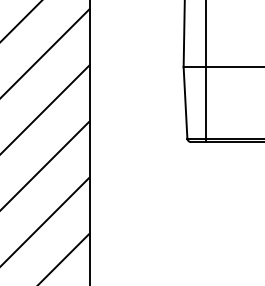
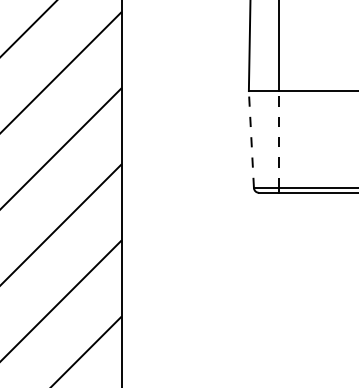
line: (185, 102) -> (251, 139), solid -> dashed
line: (206, 102) -> (279, 139), solid -> dashed

